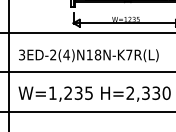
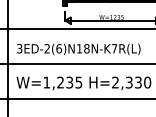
text: (66, 54) -> (58, 48), 3ED-2(4)N18N-K7R(L) -> 3ED-2(6)N18N-K7R(L)

